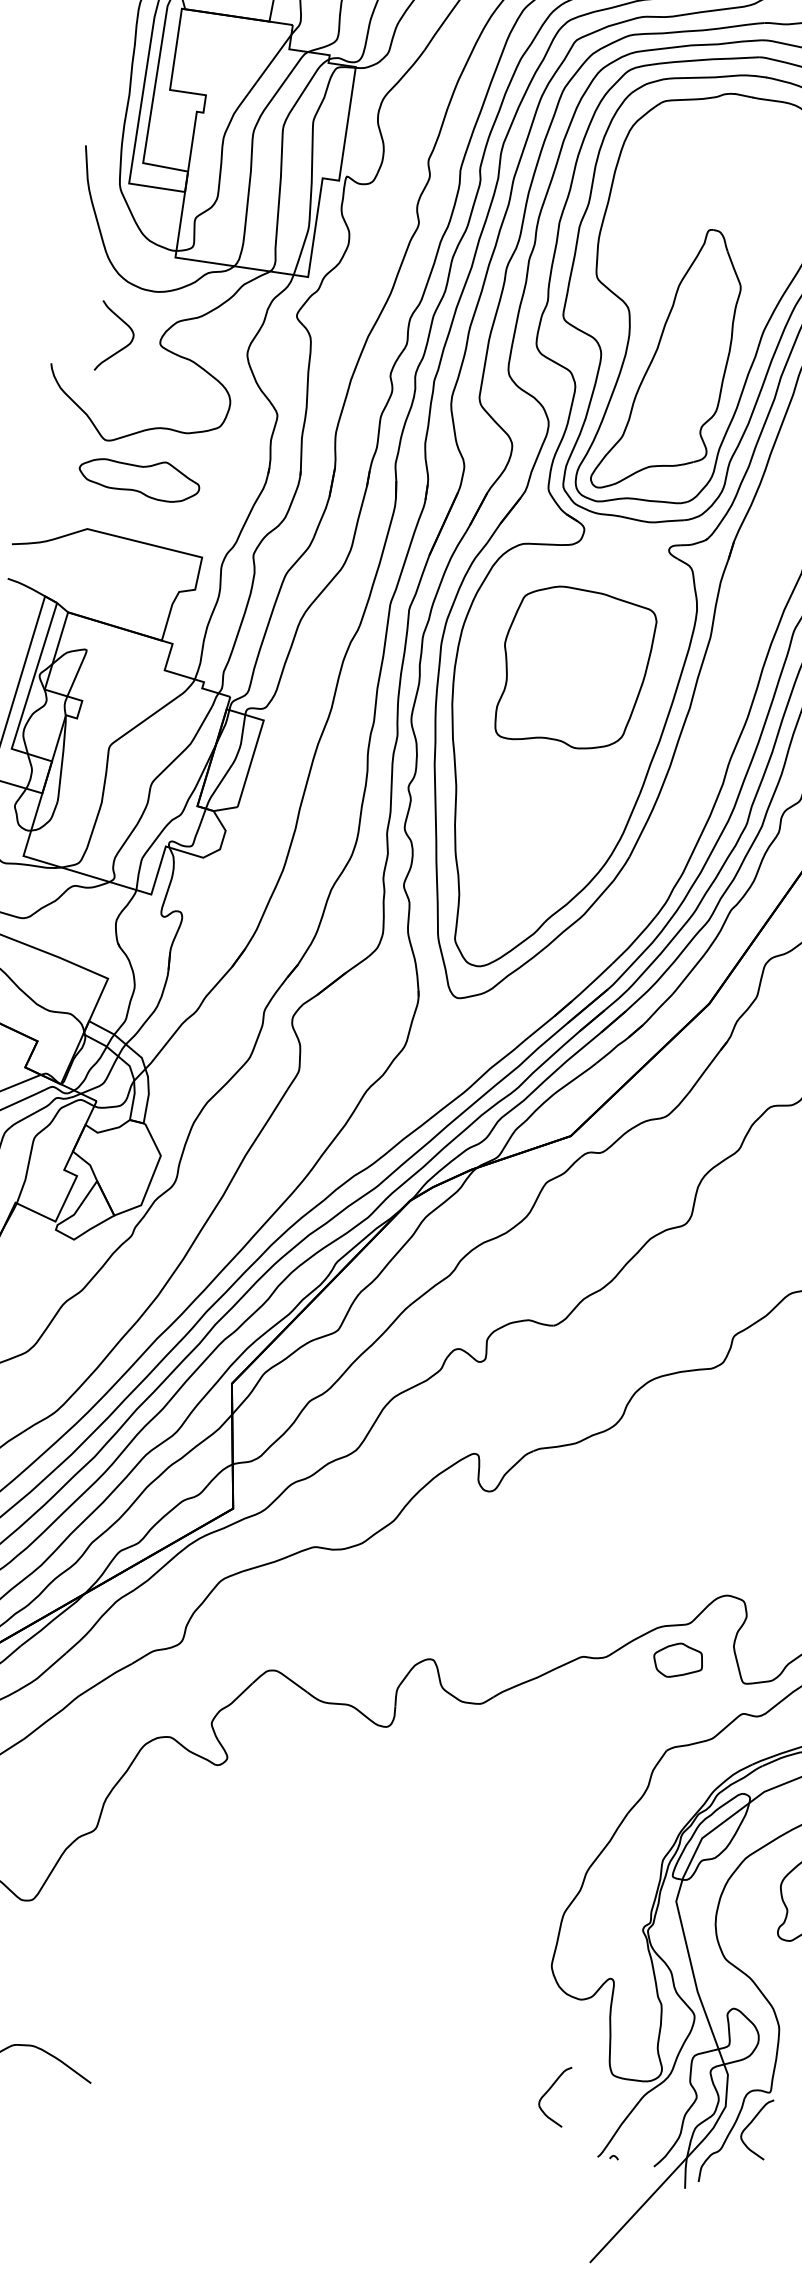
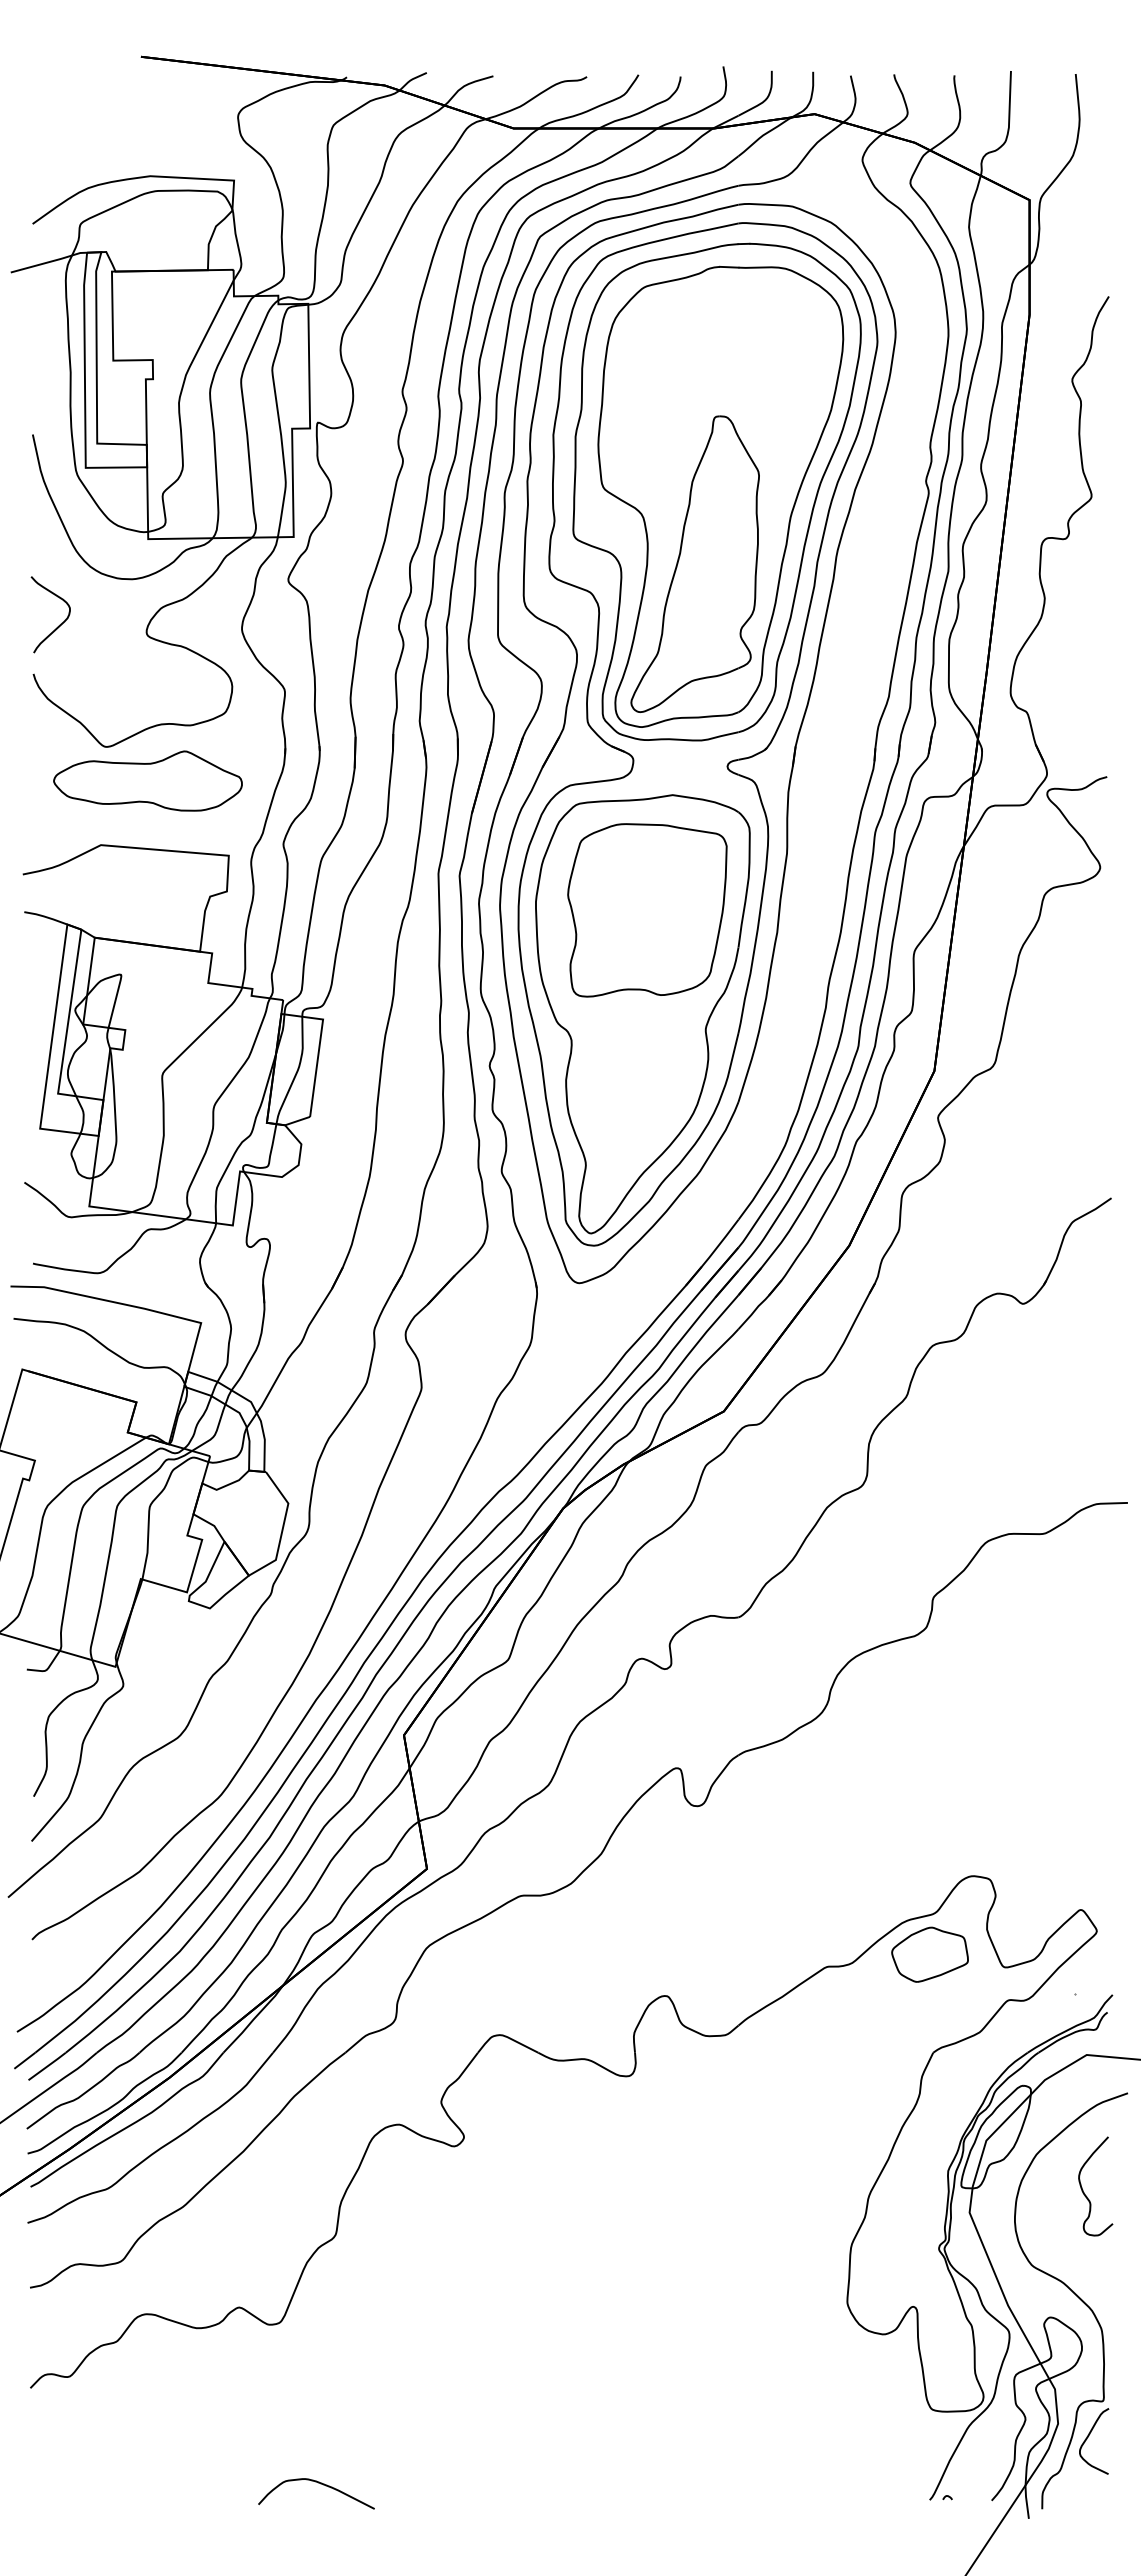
curve: (122, 347) -> (60, 623), moved
part: (139, 477) -> (147, 780), size x1.43
part: (555, 762) -> (642, 1014), added
part: (677, 1660) -> (929, 1954), size x1.43
curve: (550, 2090) -> (867, 2436), removed

